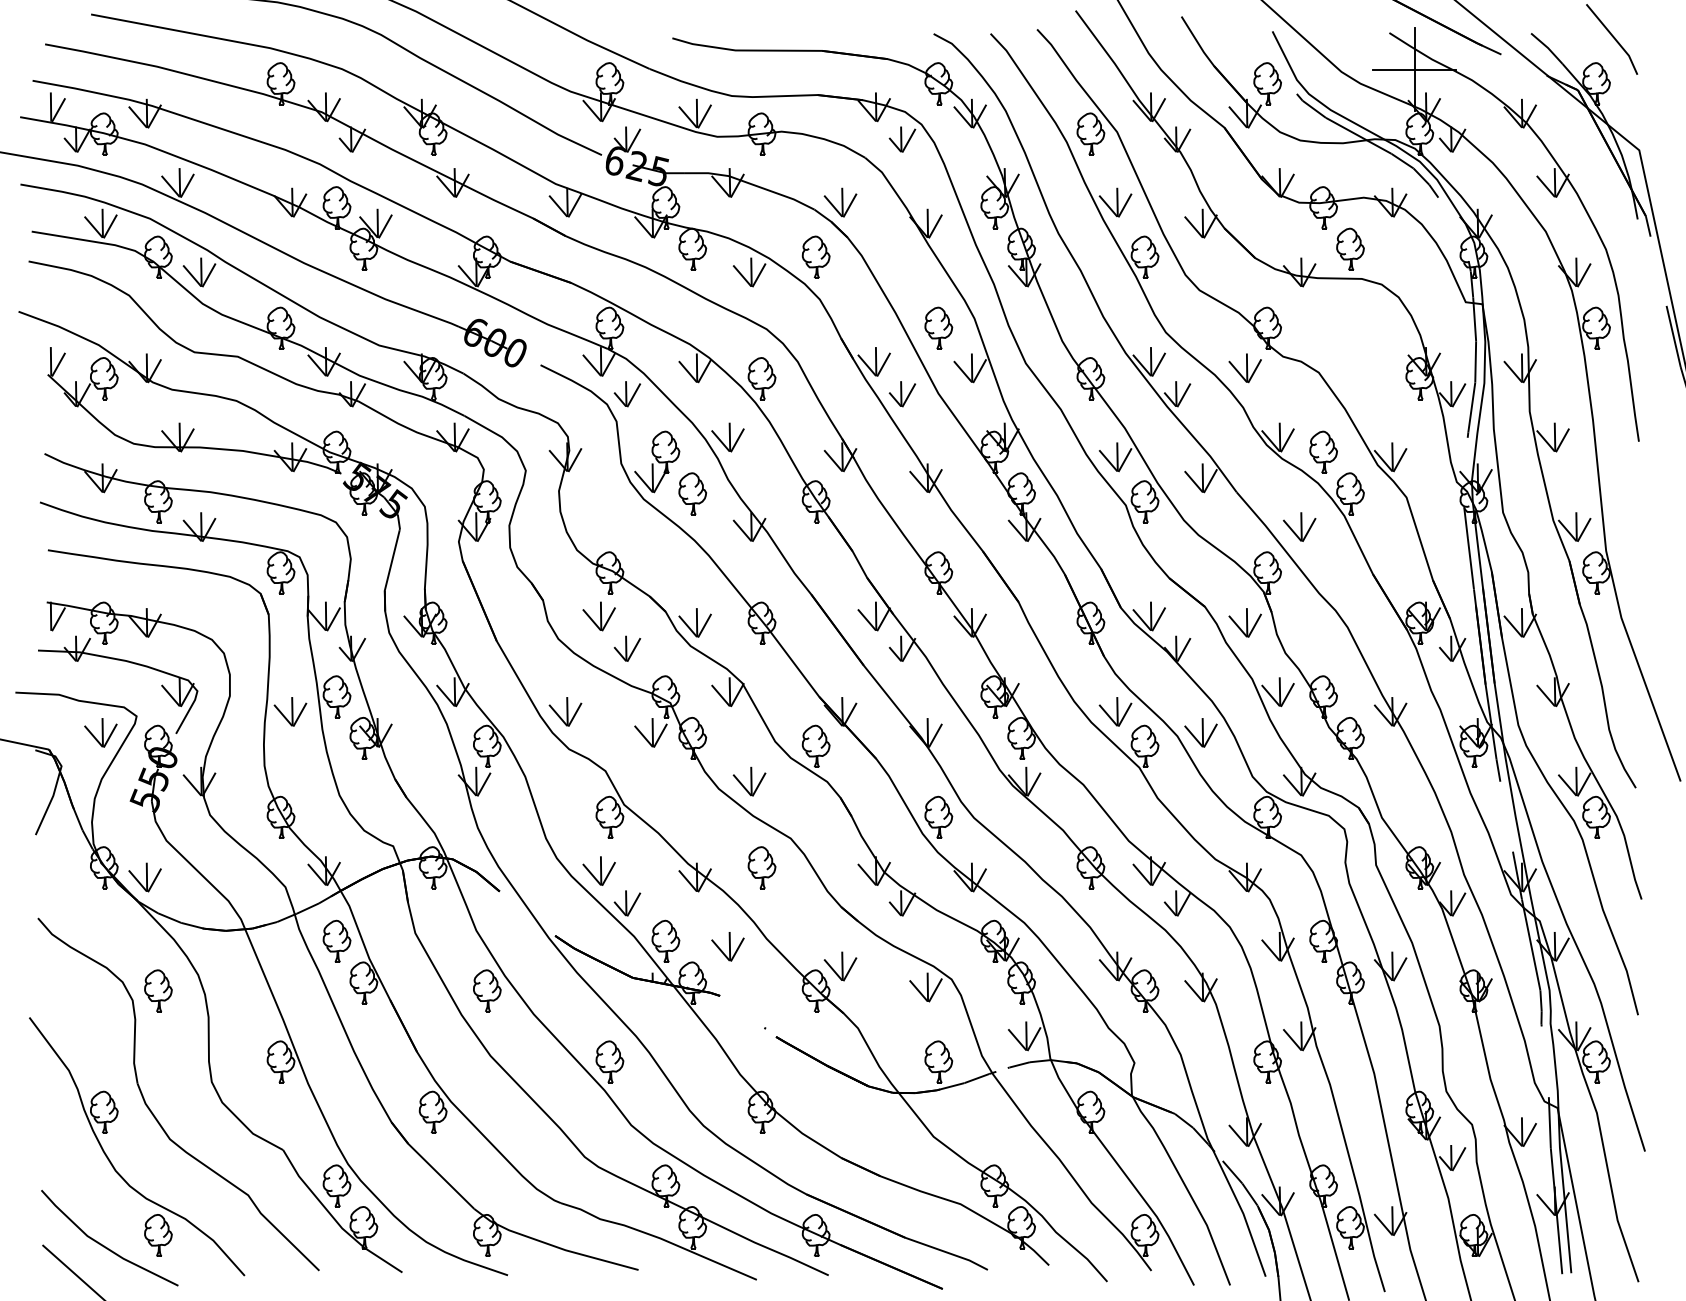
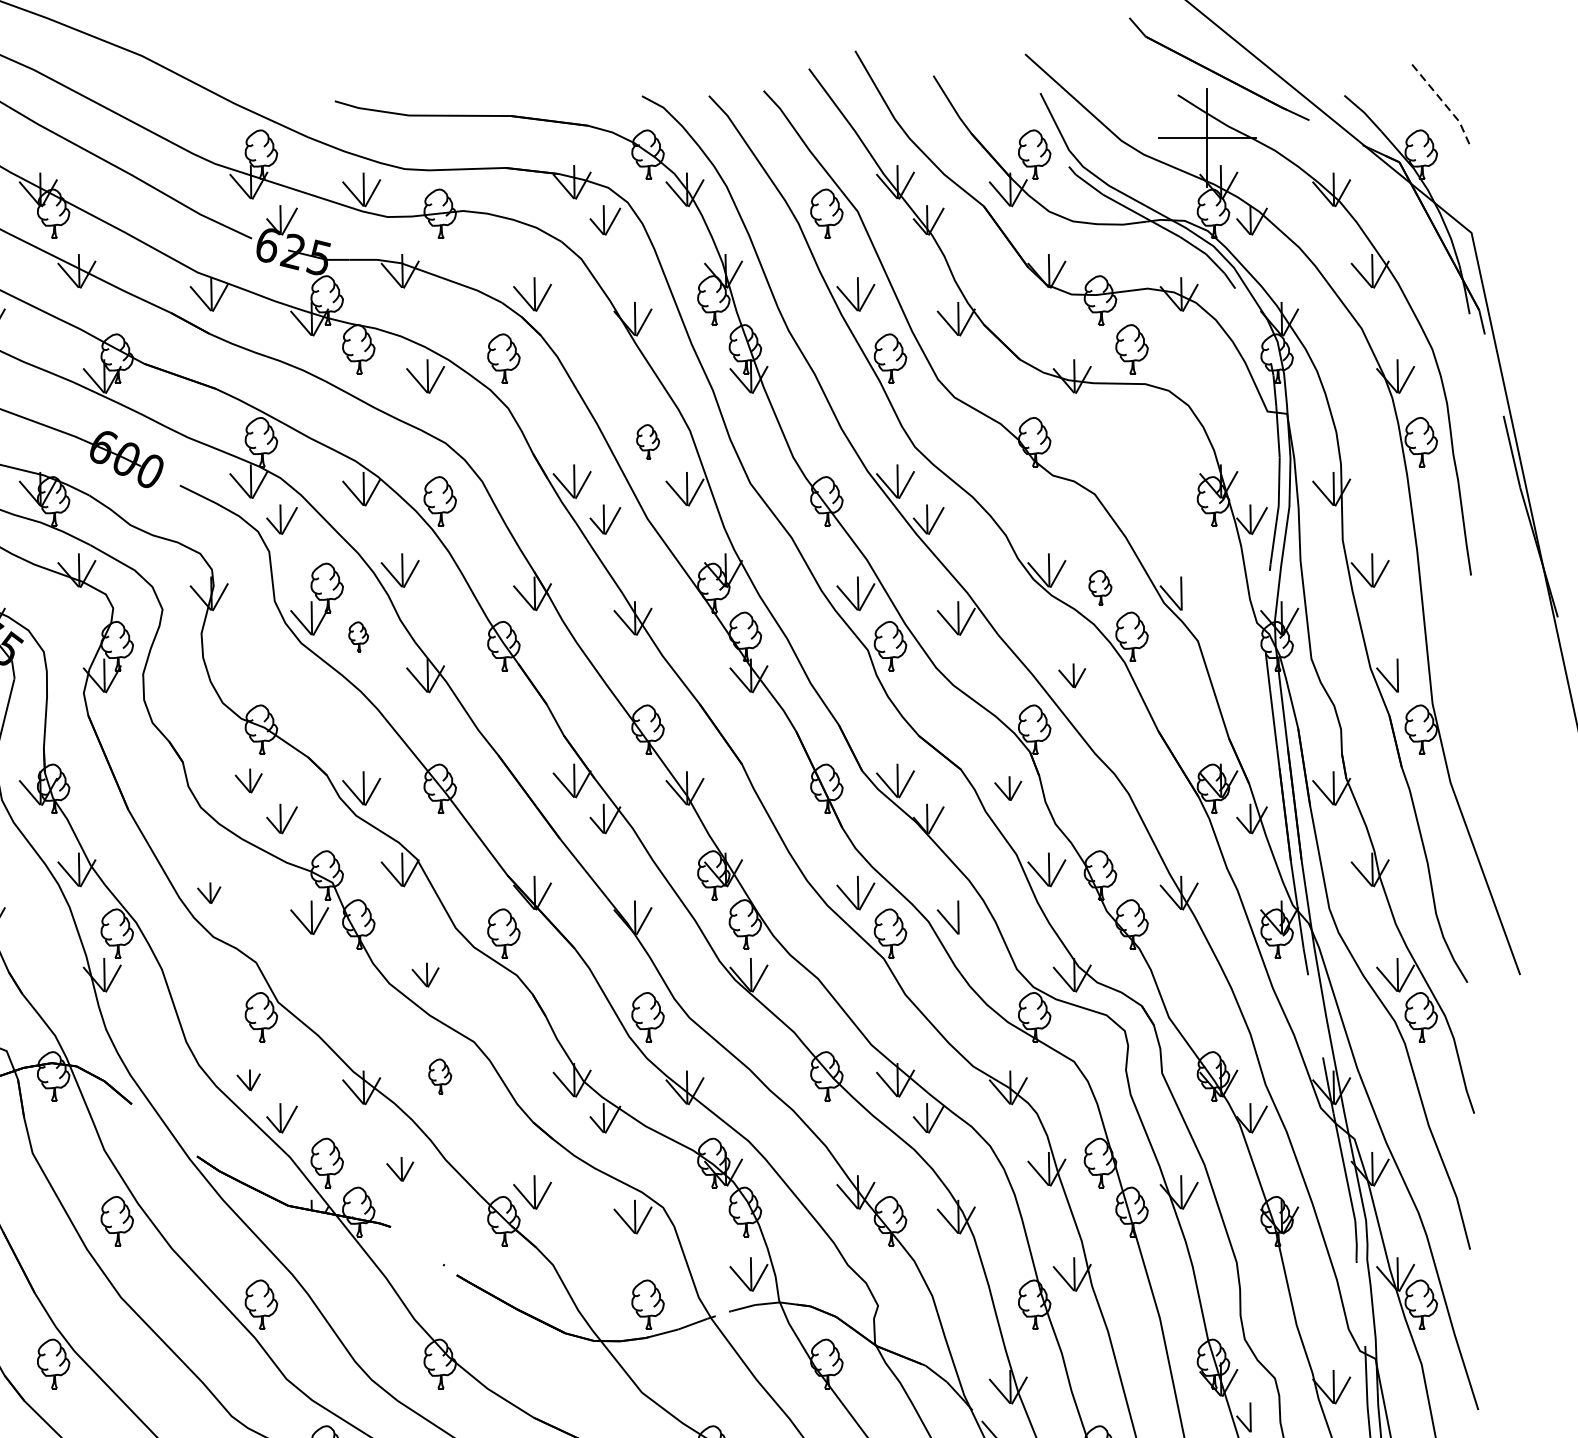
line: (1614, 38) -> (1442, 101), solid -> dashed
part: (938, 327) -> (647, 441), size x0.7
part: (1244, 368) -> (1007, 489), removed
part: (1323, 451) -> (1100, 587), size x0.7
line: (1399, 460) -> (1189, 597), removed
part: (692, 493) -> (358, 636), size x0.6
part: (1299, 526) -> (1072, 675), size x0.7
line: (1584, 529) -> (1407, 678), removed
part: (598, 616) -> (247, 780), size x0.7
part: (1244, 622) -> (1007, 788), size x0.7
part: (565, 711) -> (209, 892), size x0.6
line: (1210, 735) -> (967, 920), removed
part: (749, 781) -> (425, 974), size x0.7
part: (761, 867) -> (439, 1076), size x0.7
part: (598, 870) -> (247, 1079), size x0.6
part: (727, 946) -> (399, 1168), size x0.7
line: (1458, 1159) -> (1259, 1419), removed

